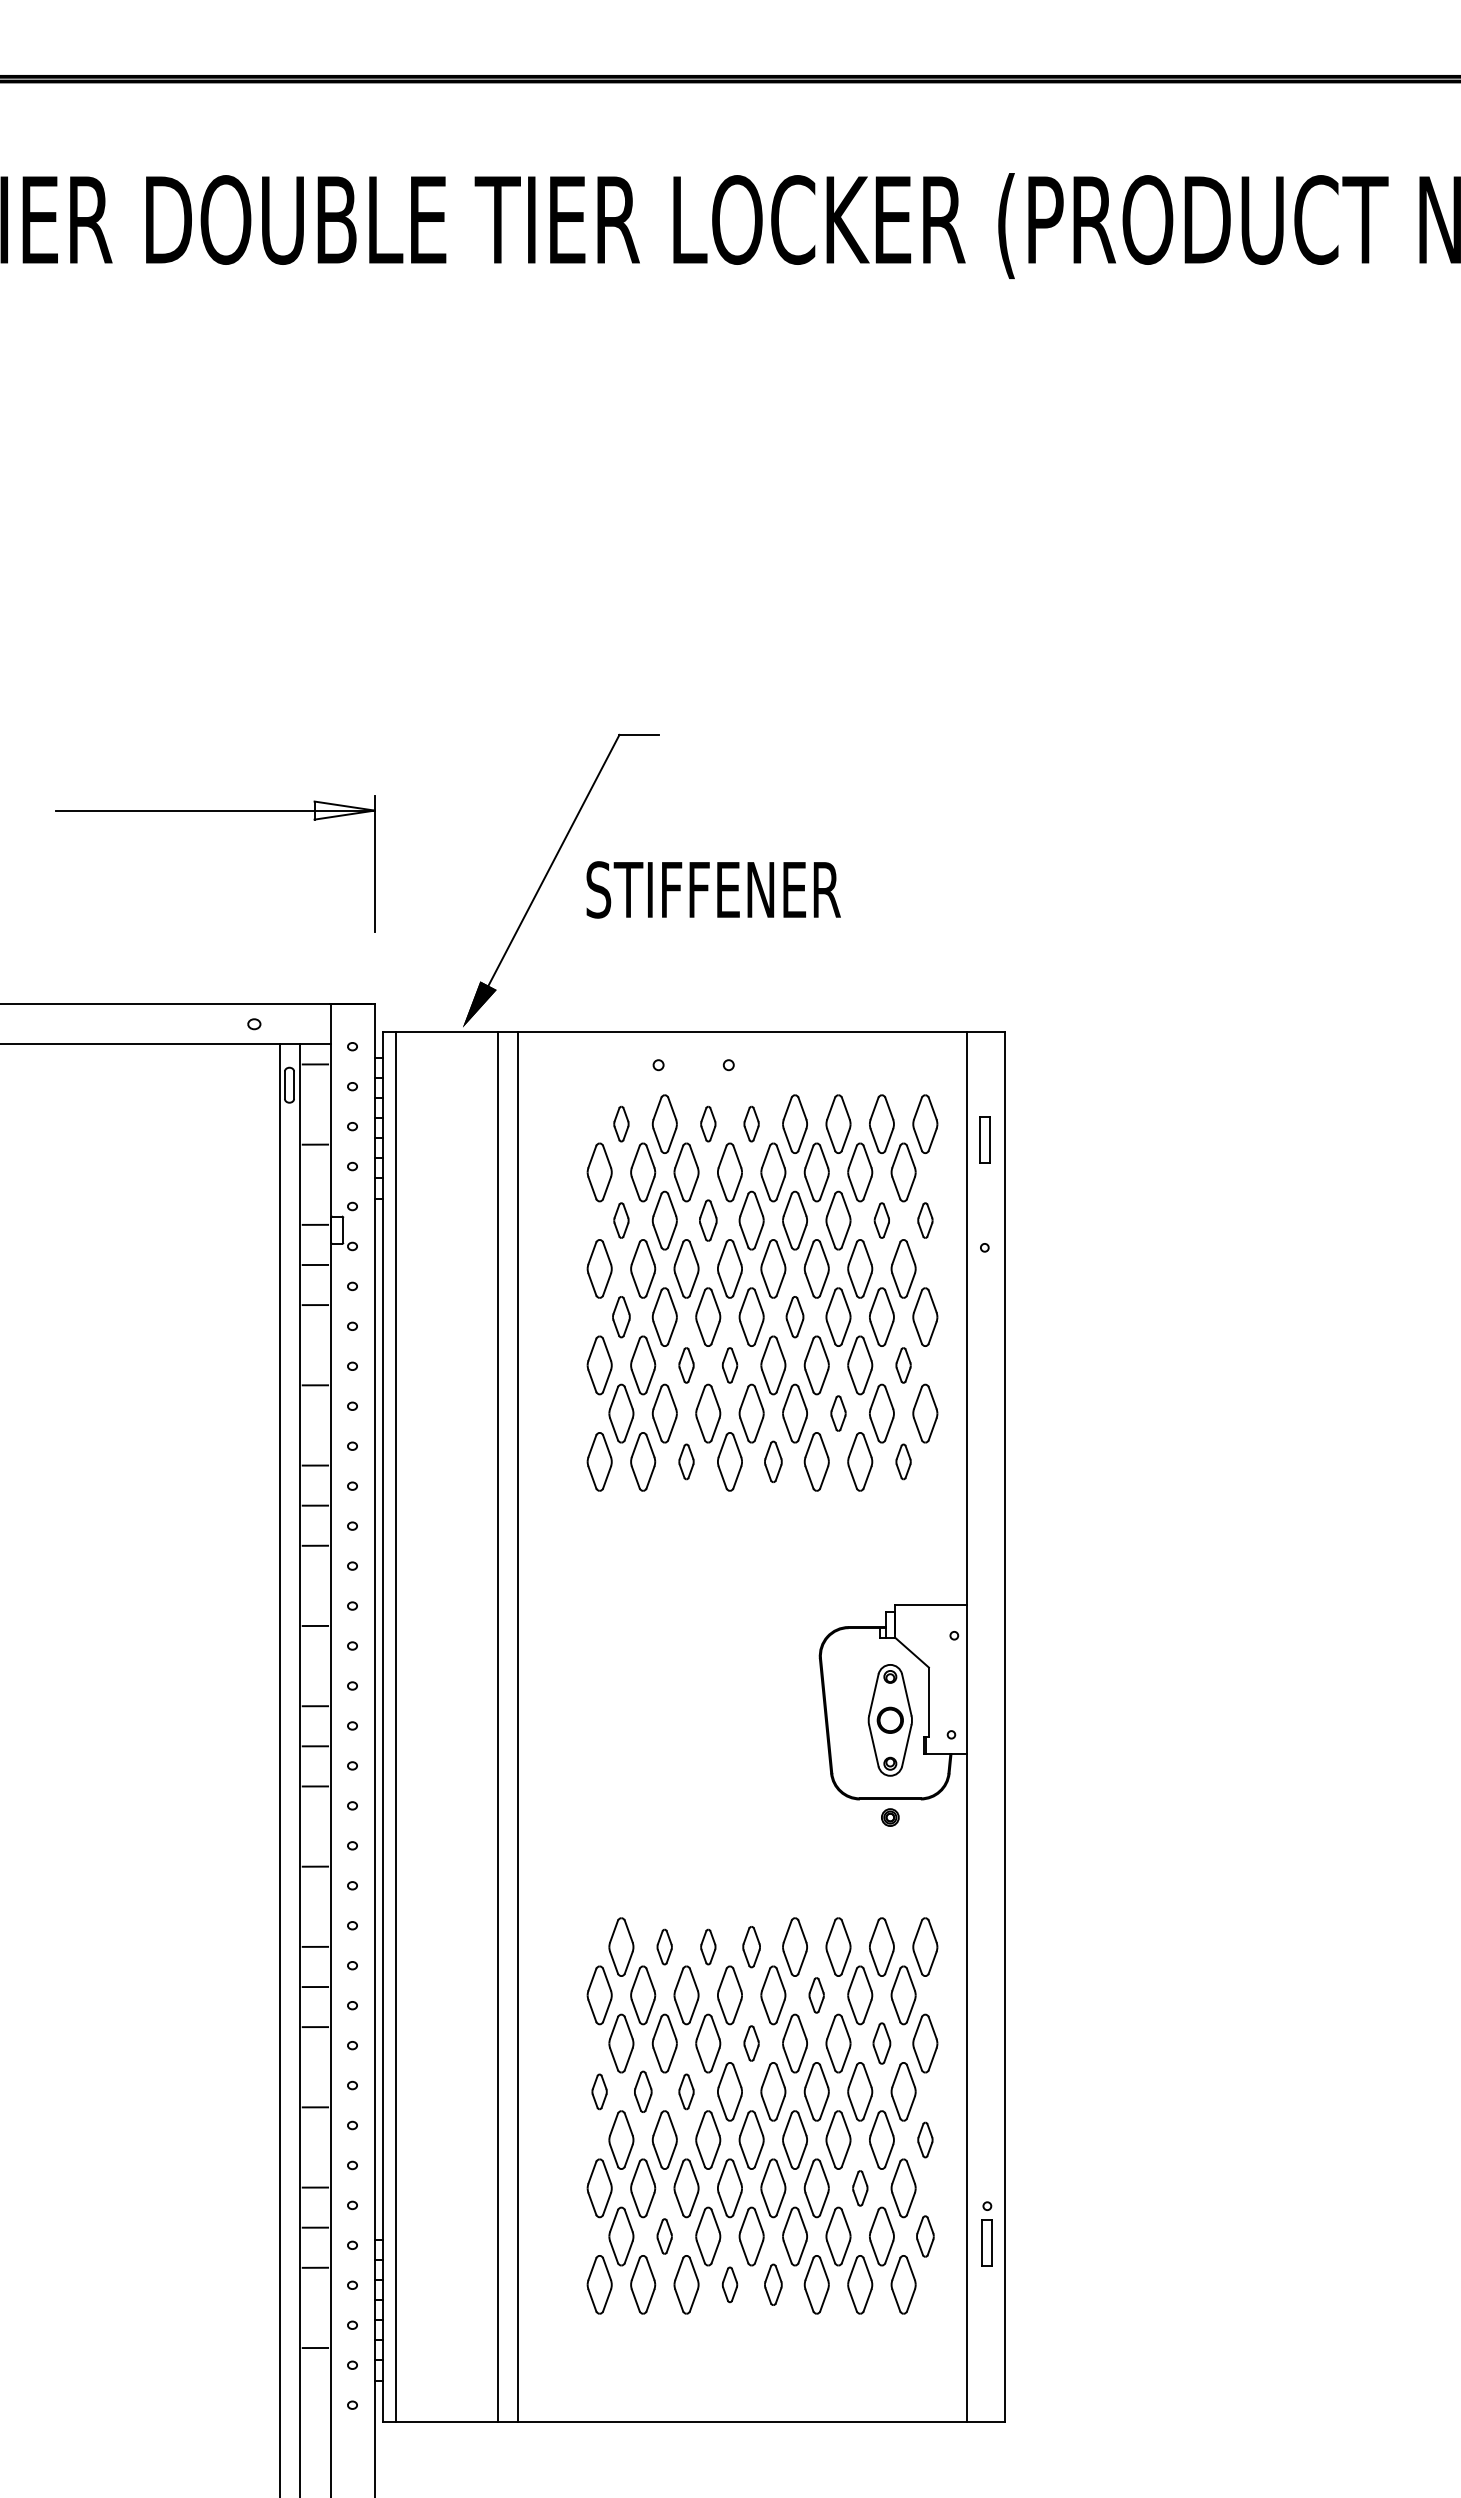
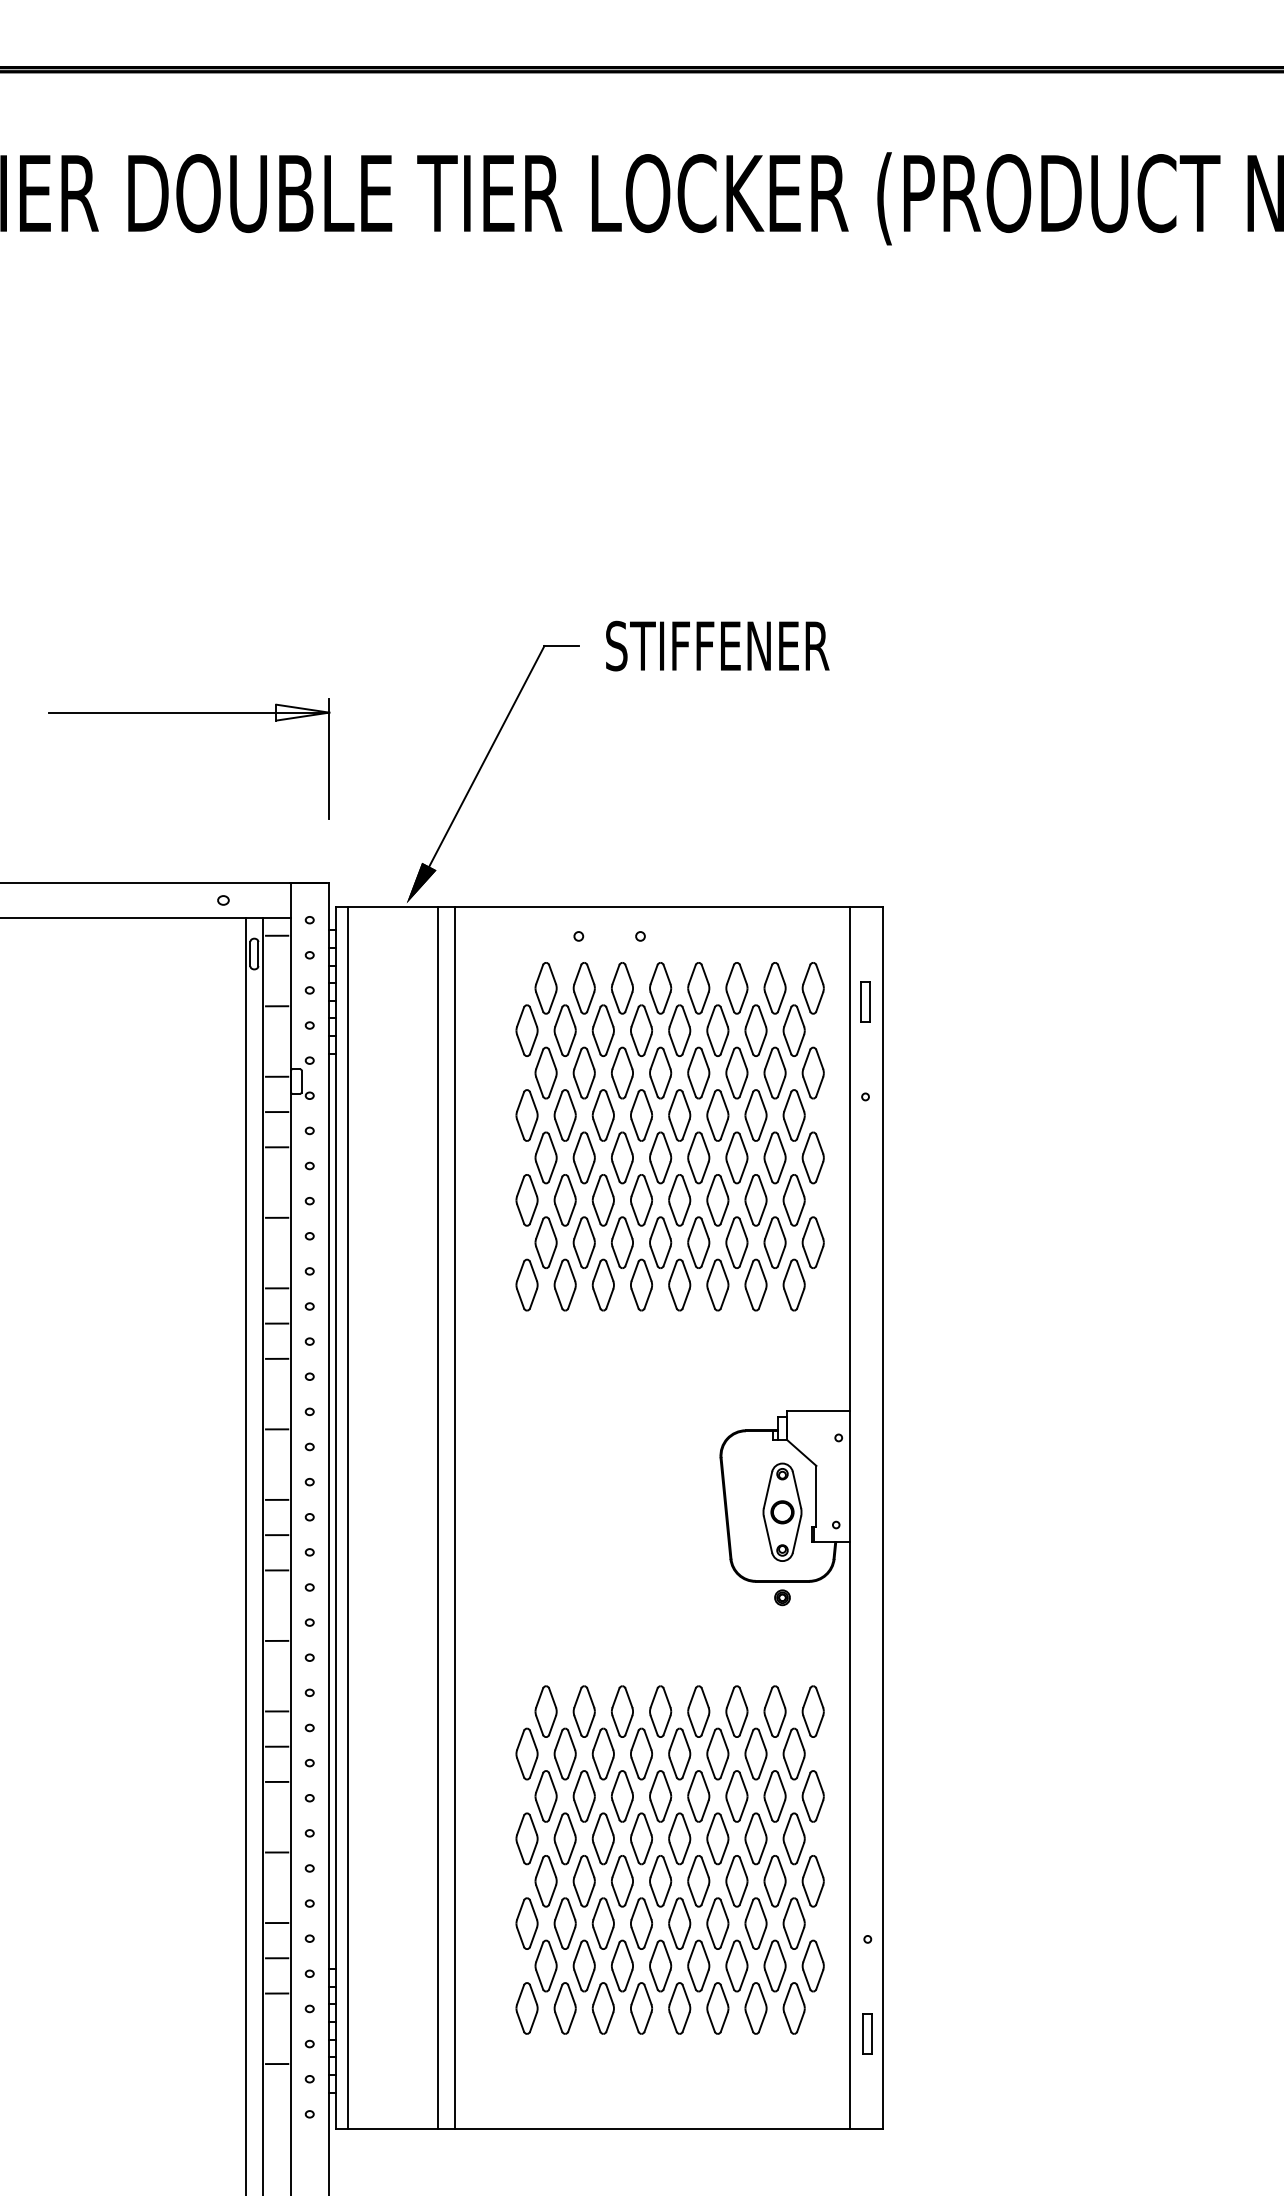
text: (713, 889) -> (717, 645), moved
part: (621, 1123) -> (546, 987), size x1.67
part: (708, 1123) -> (622, 987), size x1.67
part: (751, 1123) -> (660, 987), size x1.67
part: (621, 1220) -> (546, 1072), size x1.67
part: (708, 1220) -> (622, 1072), size x1.43
part: (881, 1220) -> (774, 1072), size x1.67
part: (925, 1220) -> (813, 1072), size x1.67
part: (621, 1316) -> (546, 1157), size x1.43
part: (794, 1316) -> (698, 1157), size x1.43
part: (686, 1365) -> (603, 1200), size x1.67
part: (729, 1365) -> (641, 1200), size x1.67
part: (903, 1365) -> (794, 1200), size x1.67
part: (838, 1413) -> (736, 1242), size x1.67
part: (686, 1461) -> (603, 1284), size x1.67
part: (773, 1461) -> (679, 1284), size x1.43
part: (903, 1461) -> (794, 1284), size x1.67
part: (664, 1946) -> (583, 1711), size x1.67
part: (708, 1946) -> (622, 1711), size x1.67
part: (751, 1946) -> (660, 1711), size x1.43
part: (816, 1995) -> (717, 1754), size x1.67
part: (751, 2043) -> (660, 1796), size x1.67
part: (881, 2043) -> (774, 1796), size x1.43
part: (599, 2091) -> (526, 1838), size x1.67
part: (643, 2091) -> (565, 1838), size x1.43
part: (686, 2091) -> (603, 1838), size x1.67
part: (925, 2139) -> (813, 1880), size x1.67
part: (860, 2188) -> (756, 1923), size x1.67
part: (664, 2236) -> (583, 1966), size x1.67
part: (925, 2236) -> (813, 1966), size x1.43
part: (986, 2242) -> (867, 2033), moved
part: (729, 2284) -> (641, 2008), size x1.67
part: (773, 2284) -> (679, 2008), size x1.43

